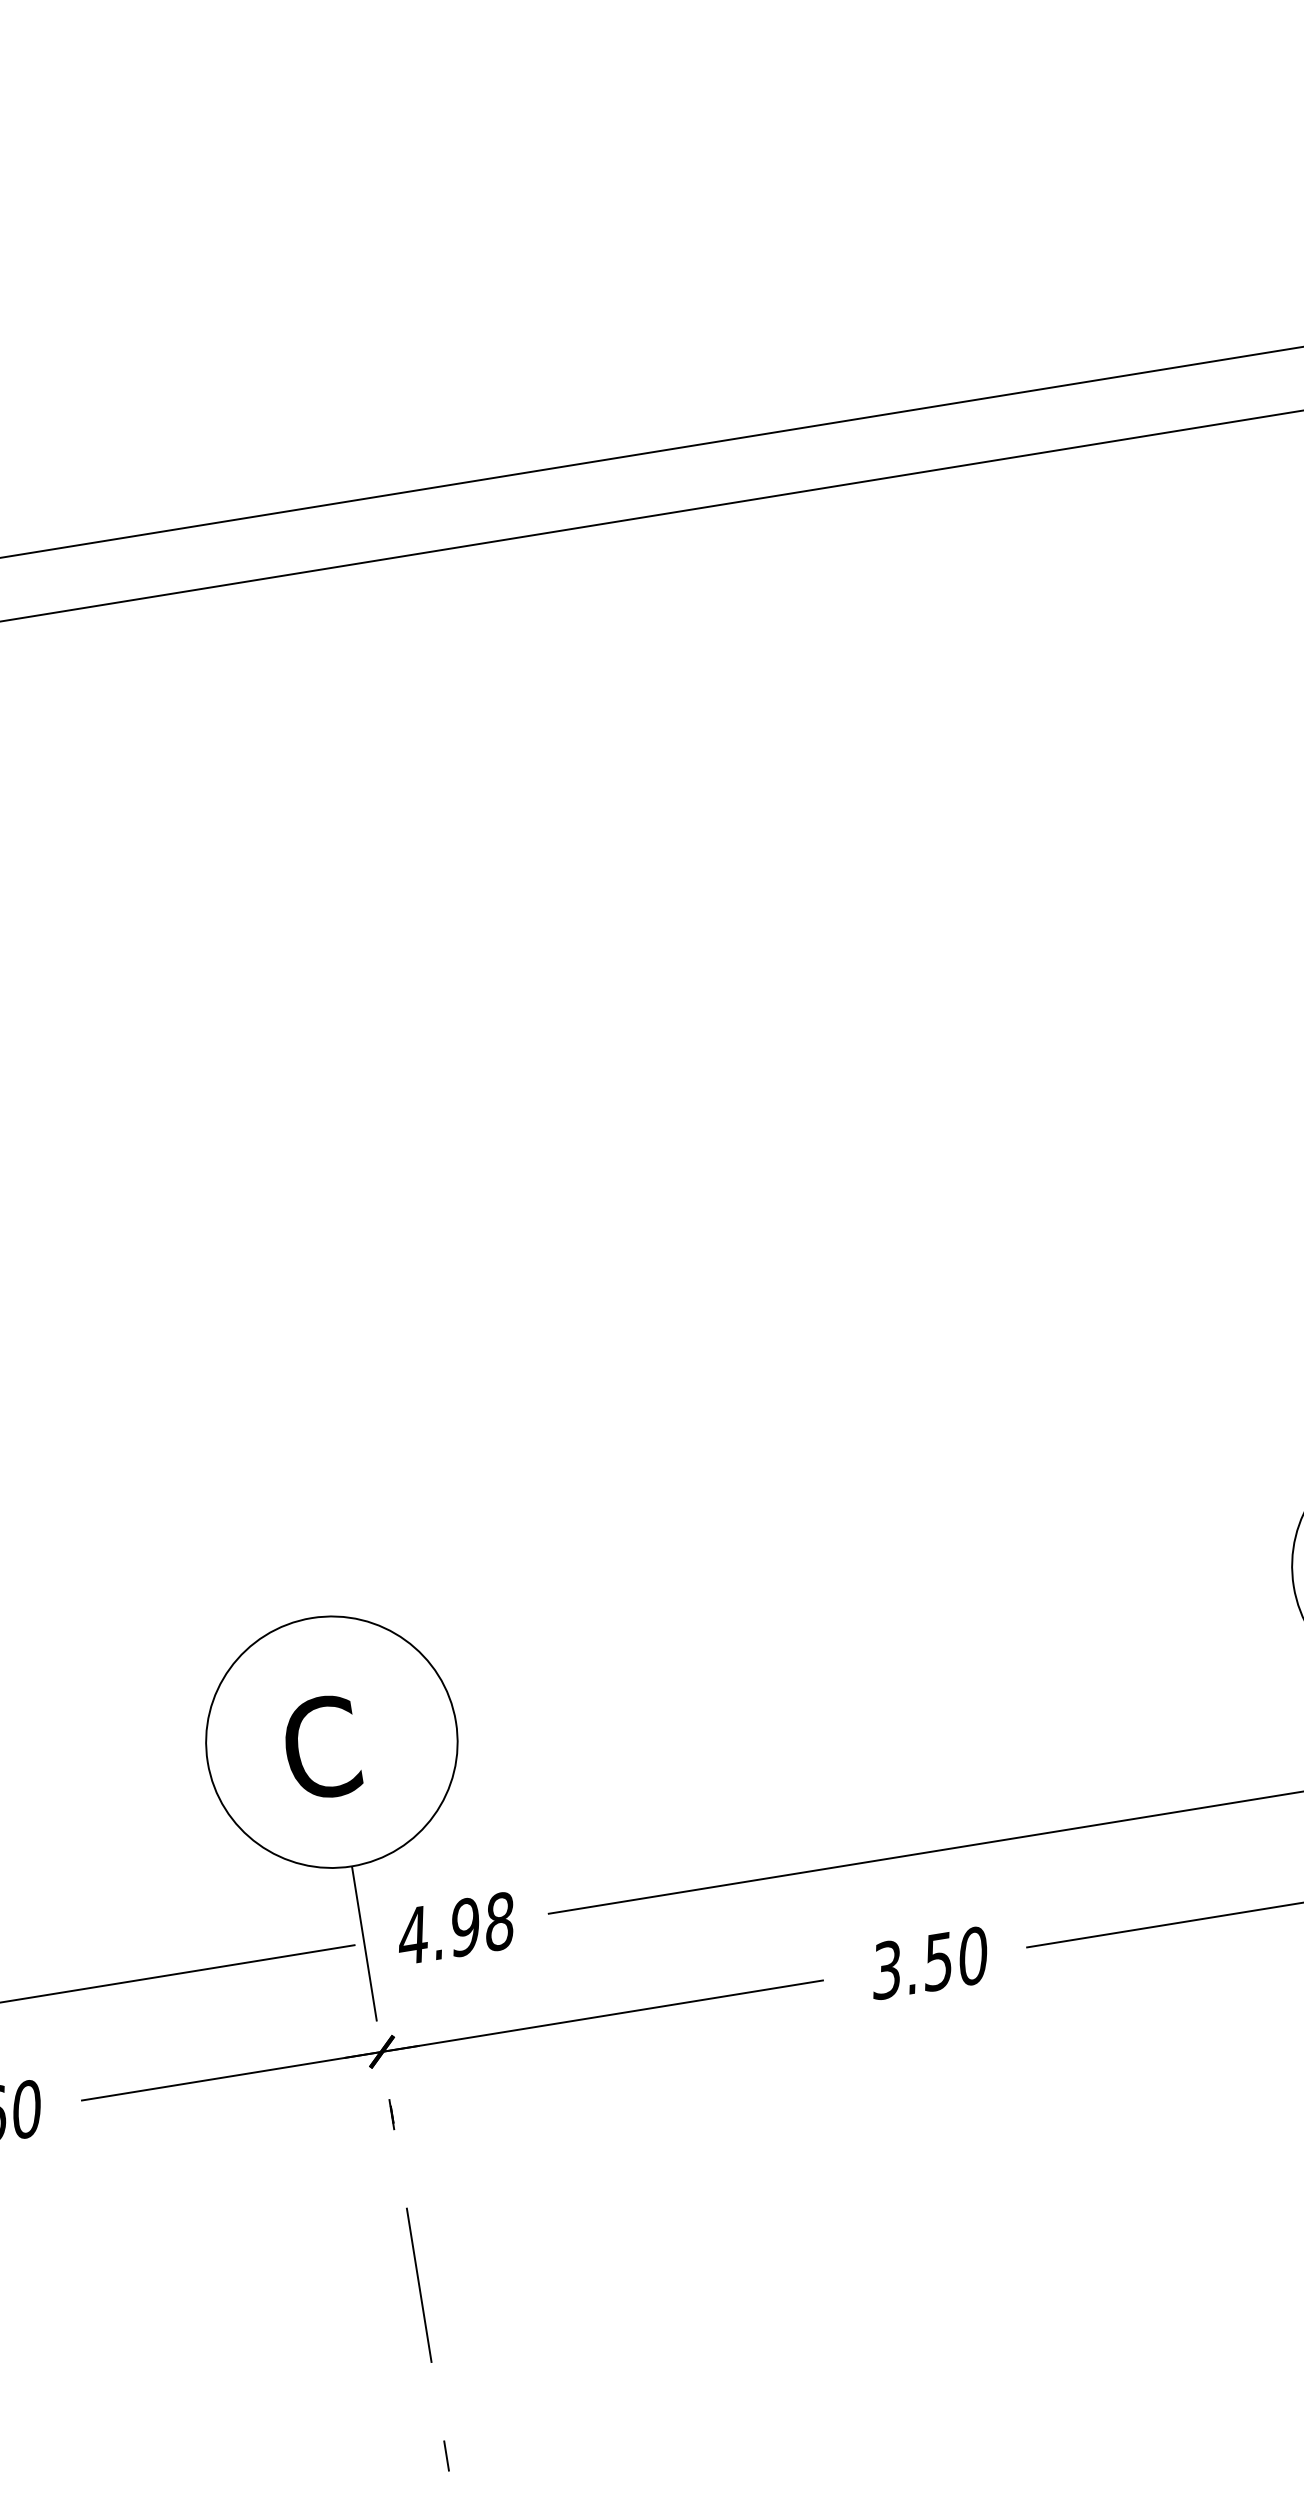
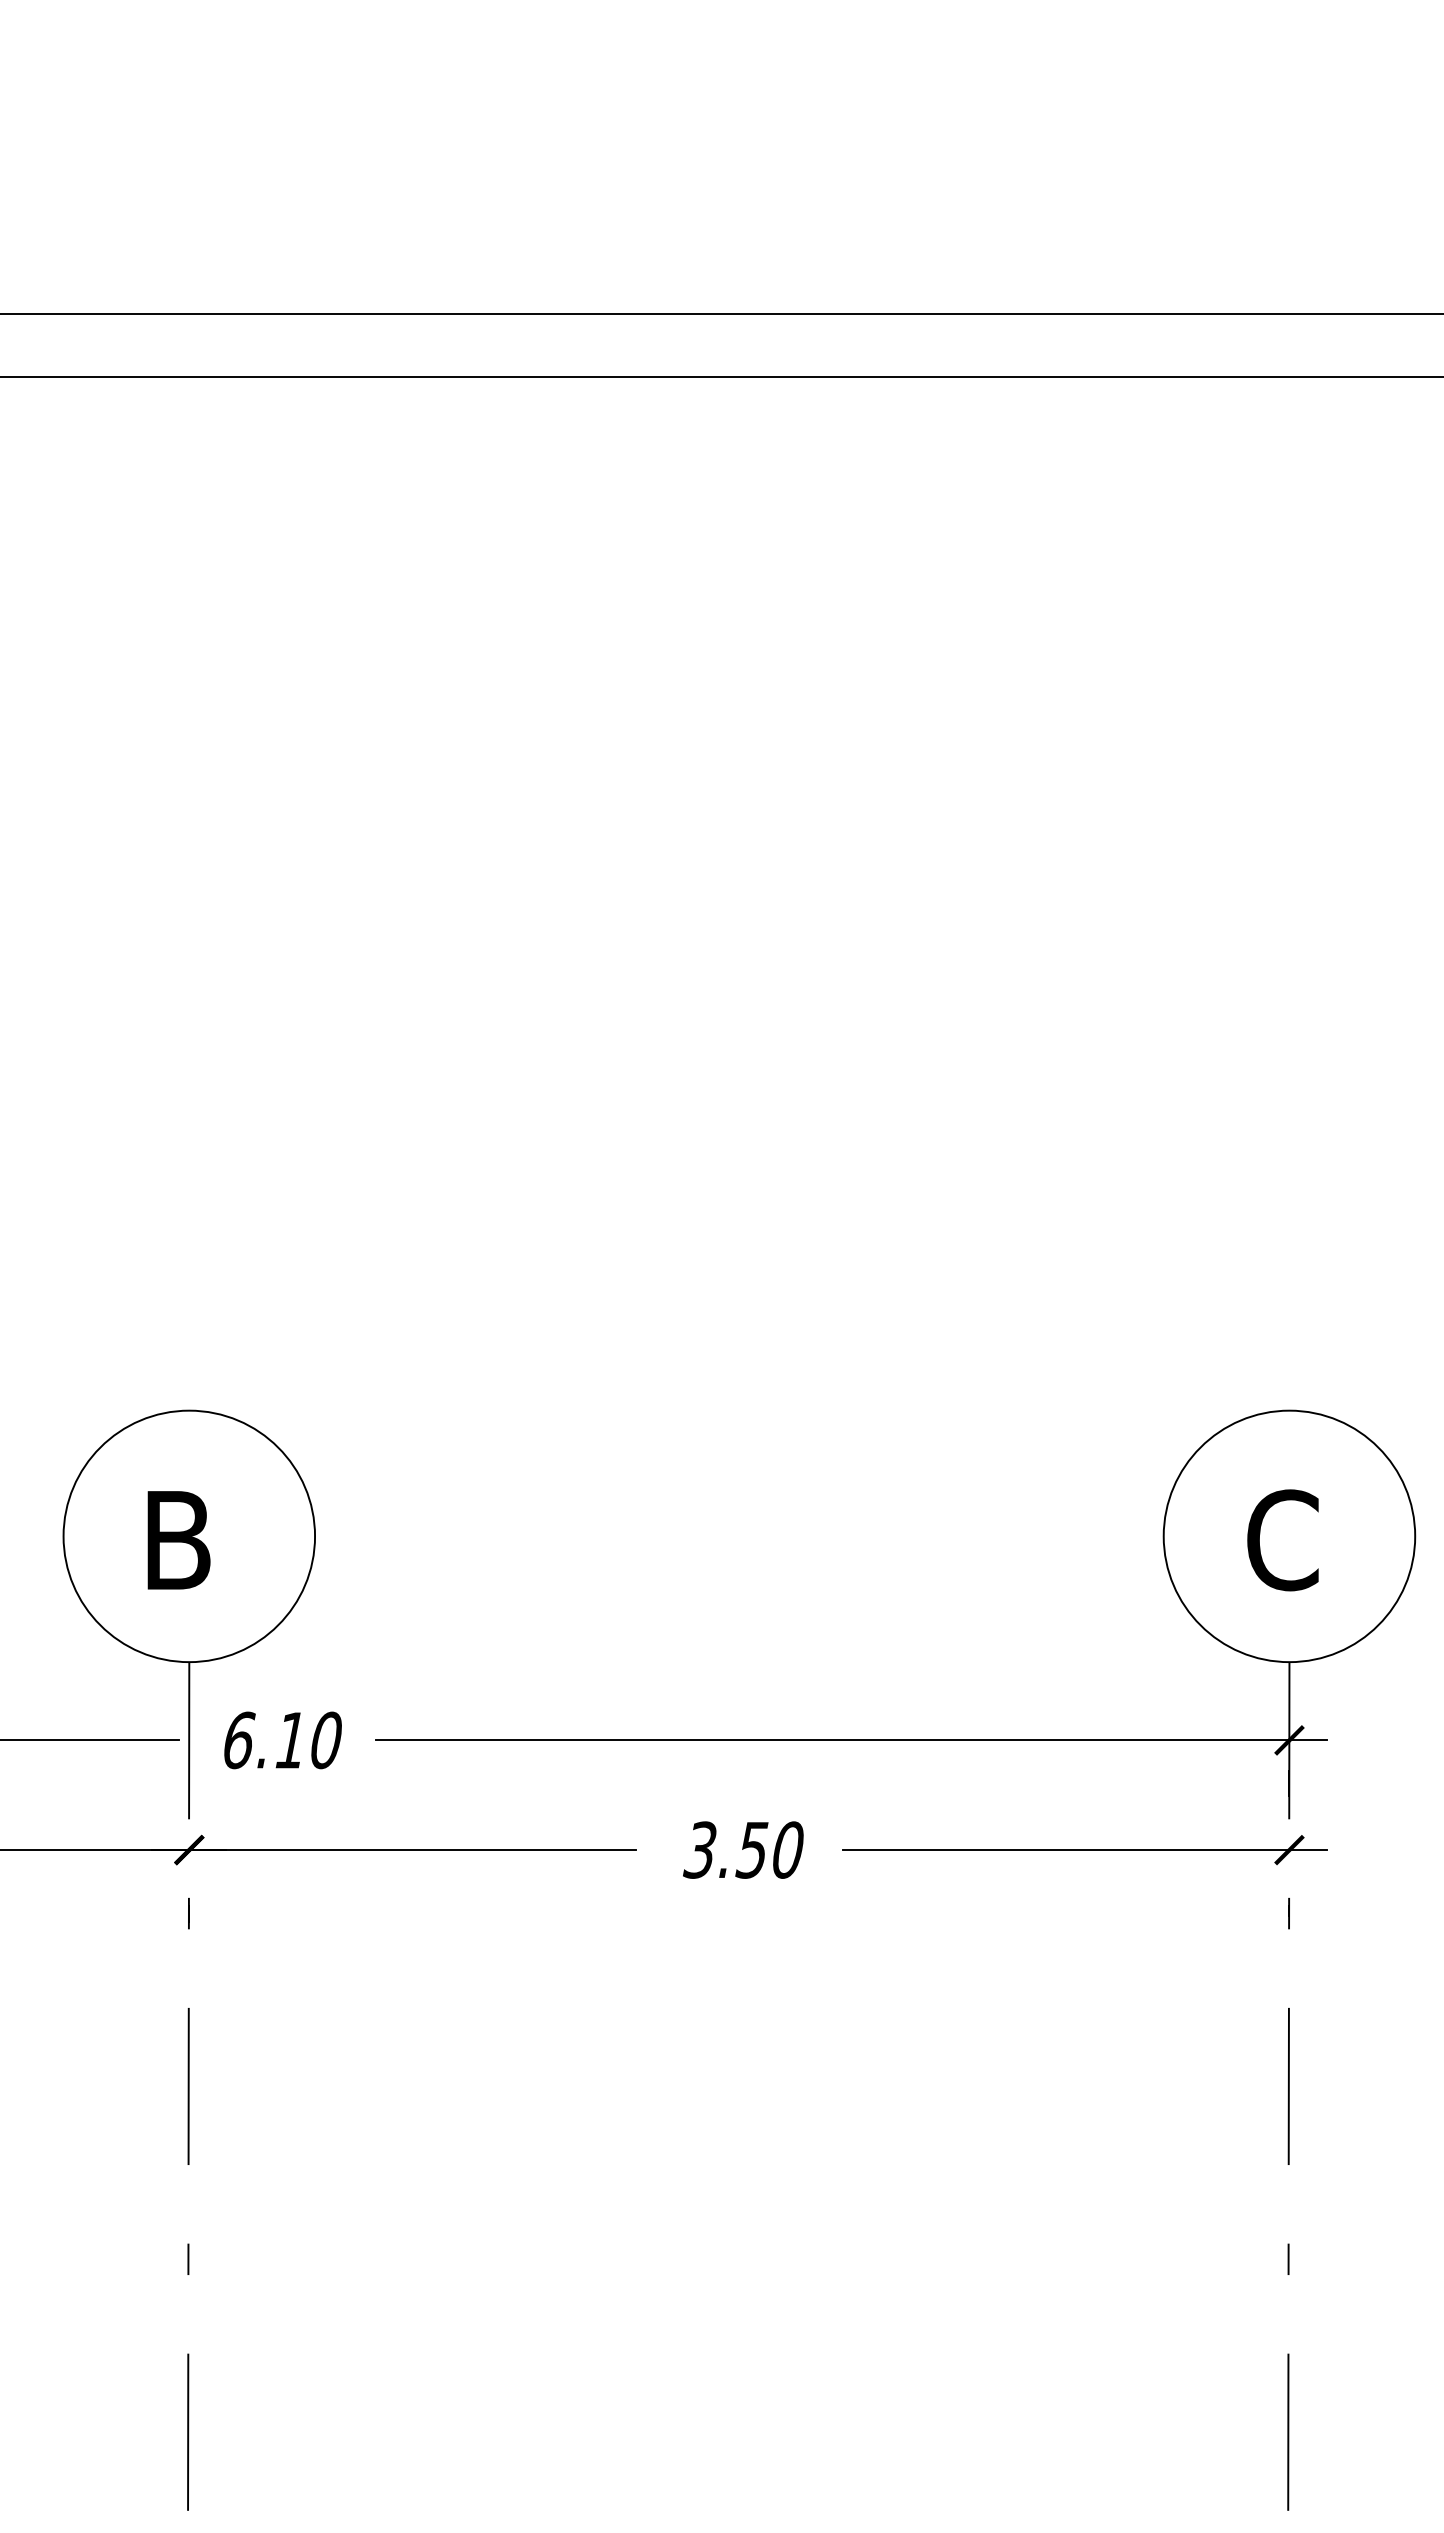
text: (321, 1747) -> (178, 1540), C -> B
text: (455, 1928) -> (281, 1740), 4.98 -> 6.10

